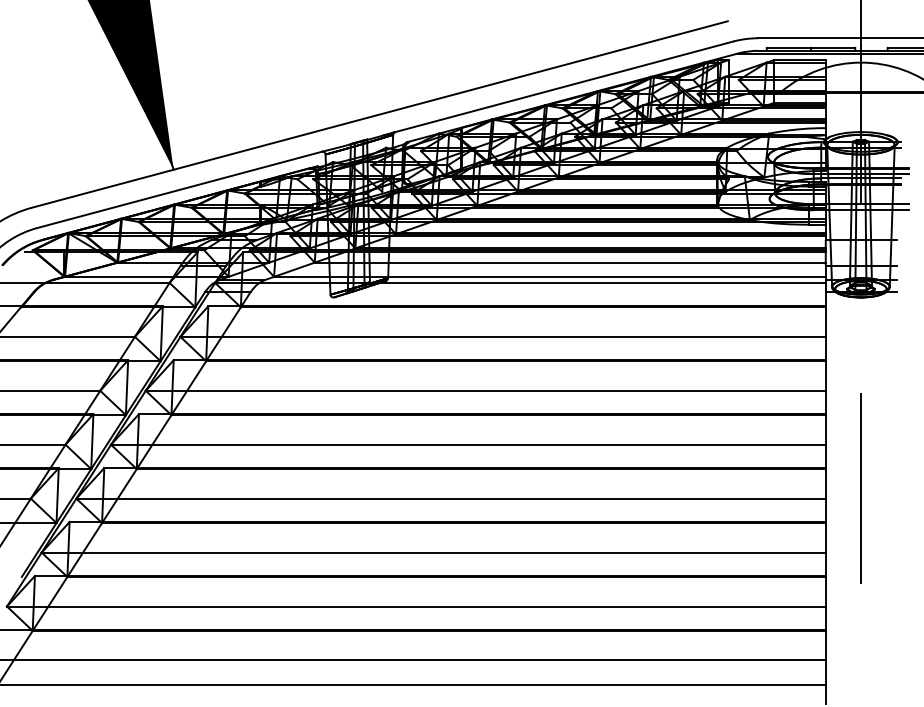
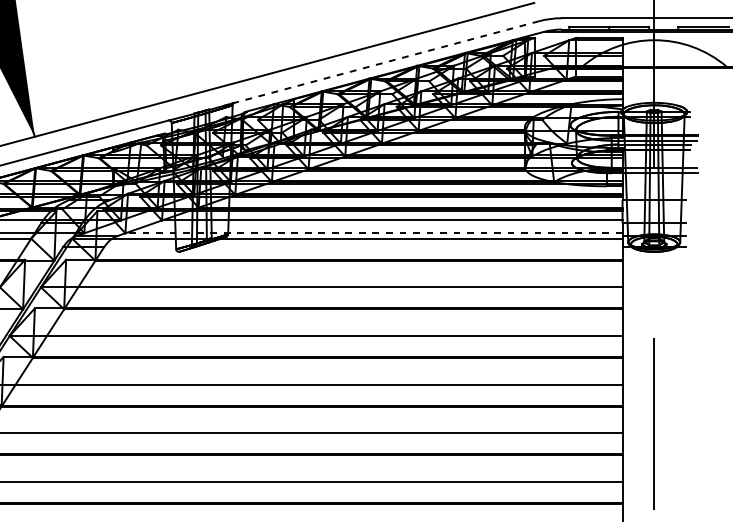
line: (563, 87) -> (386, 62), solid -> dashed
line: (549, 276) -> (373, 232), solid -> dashed

